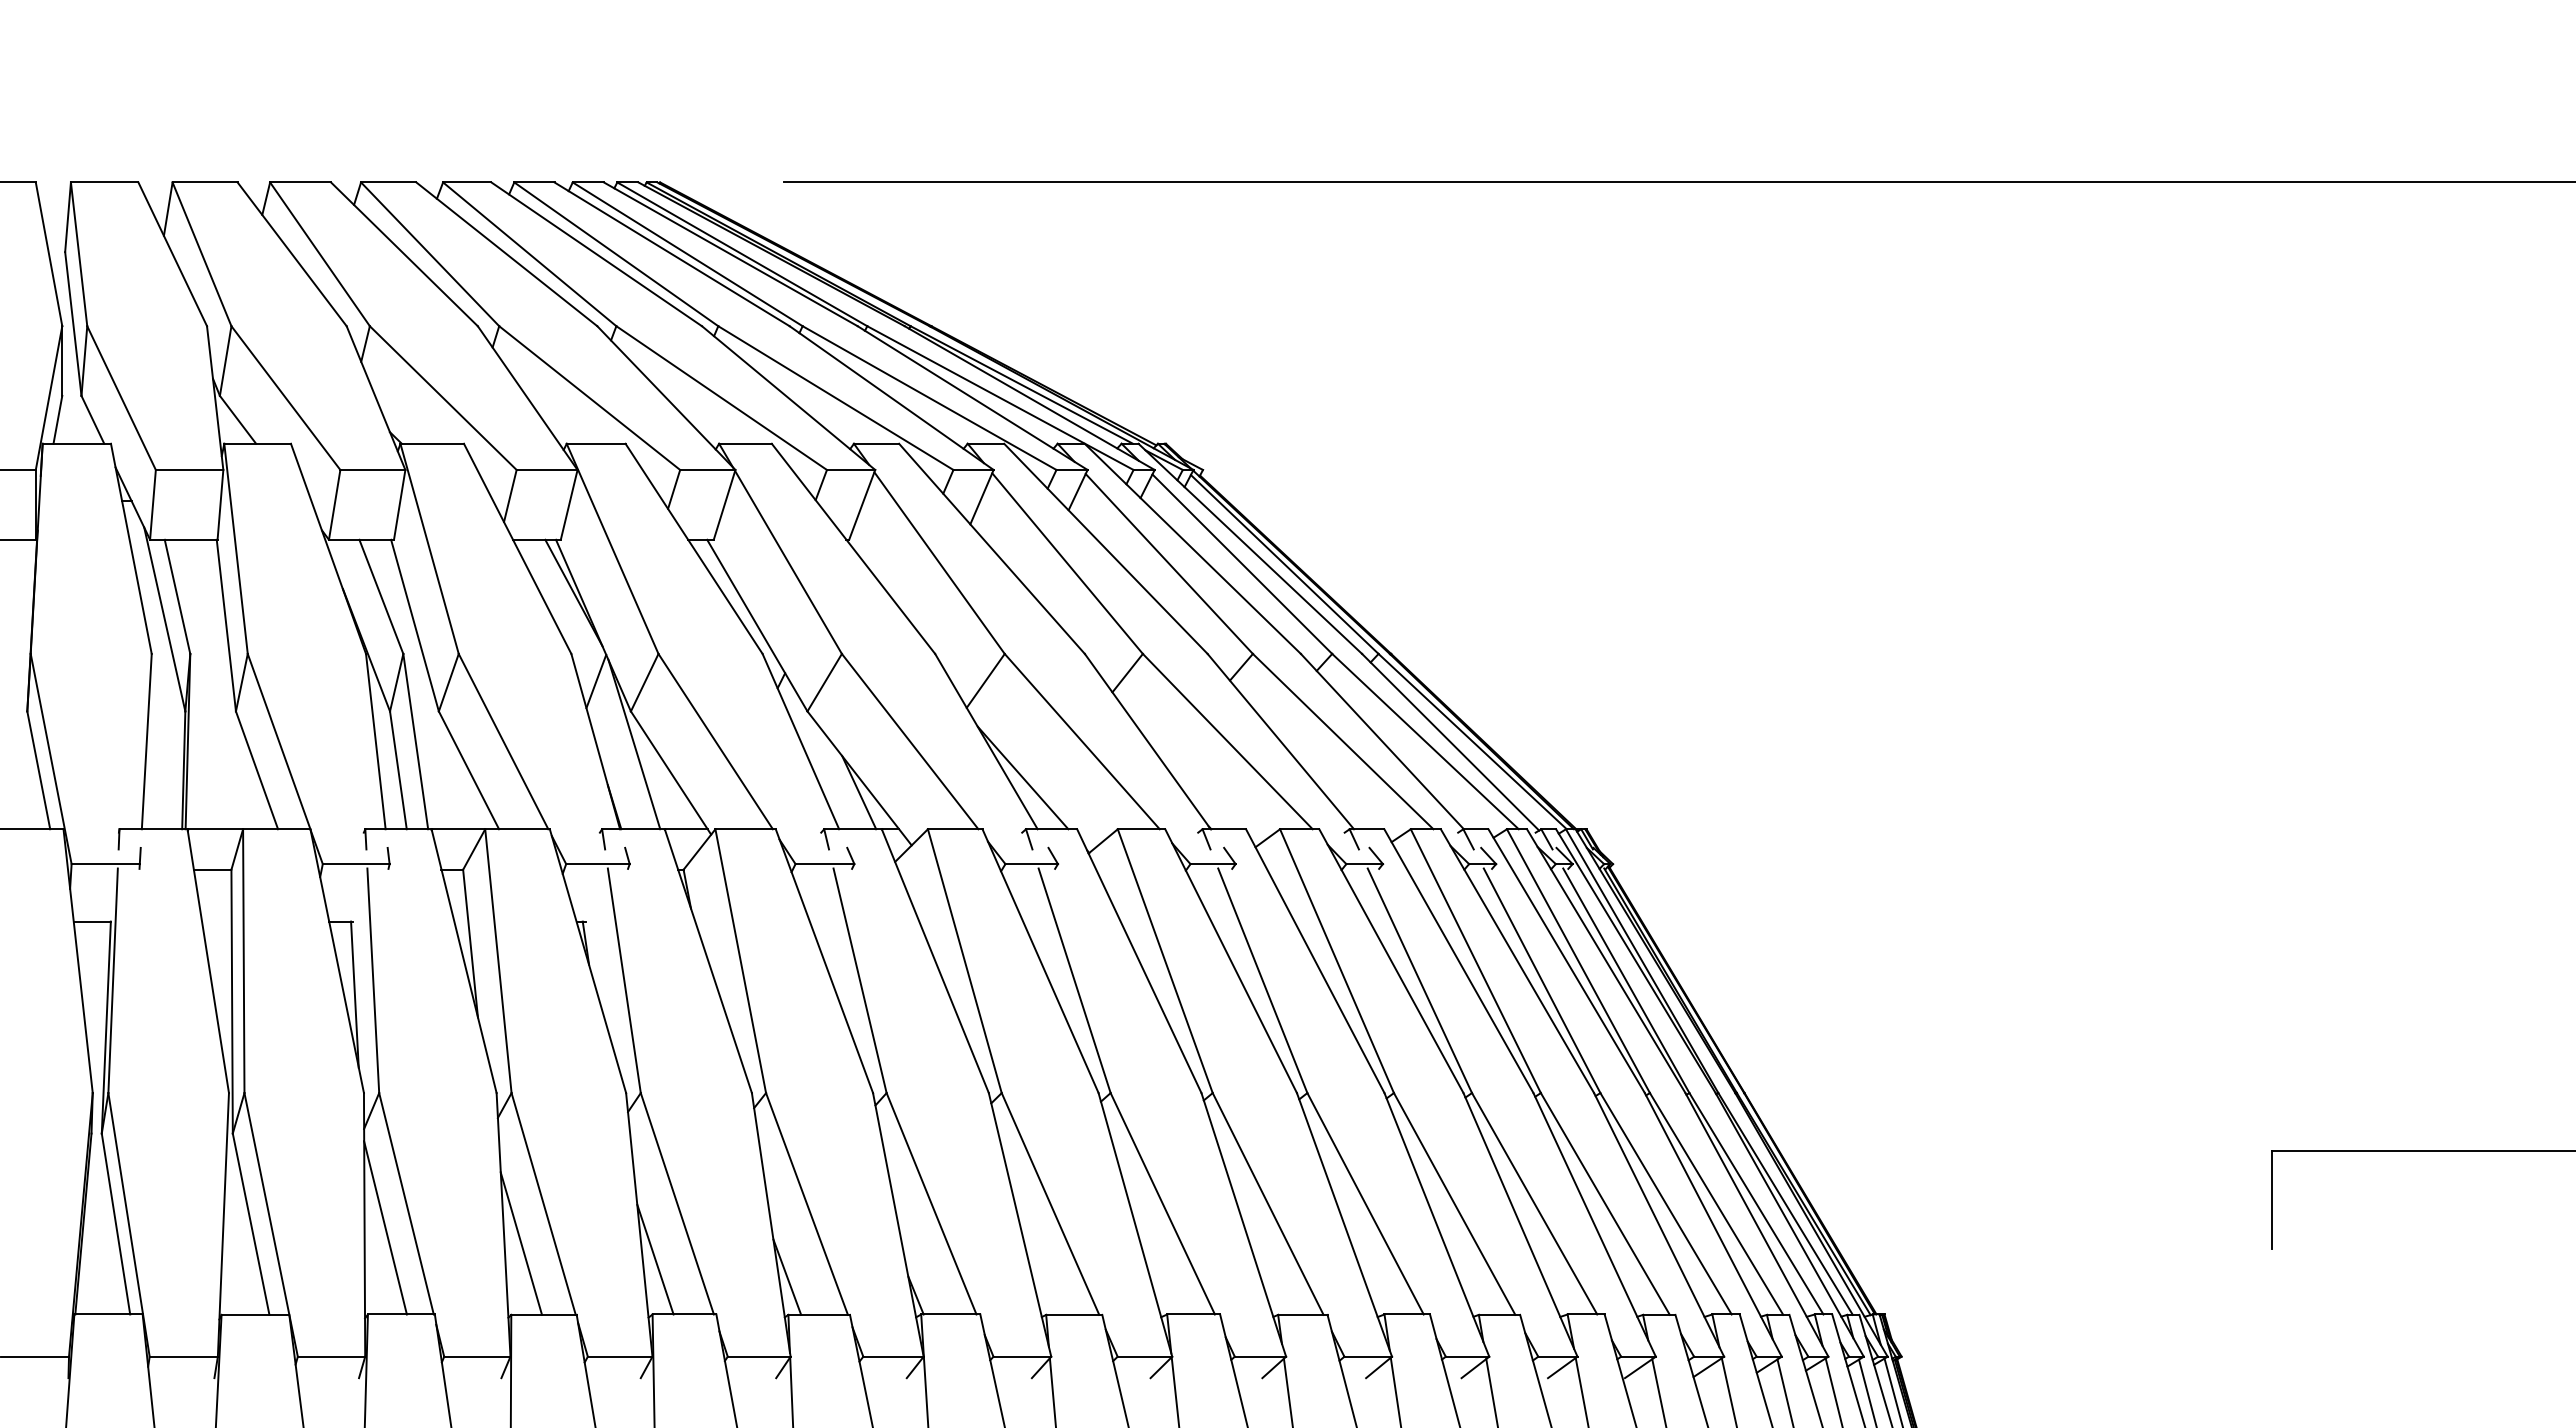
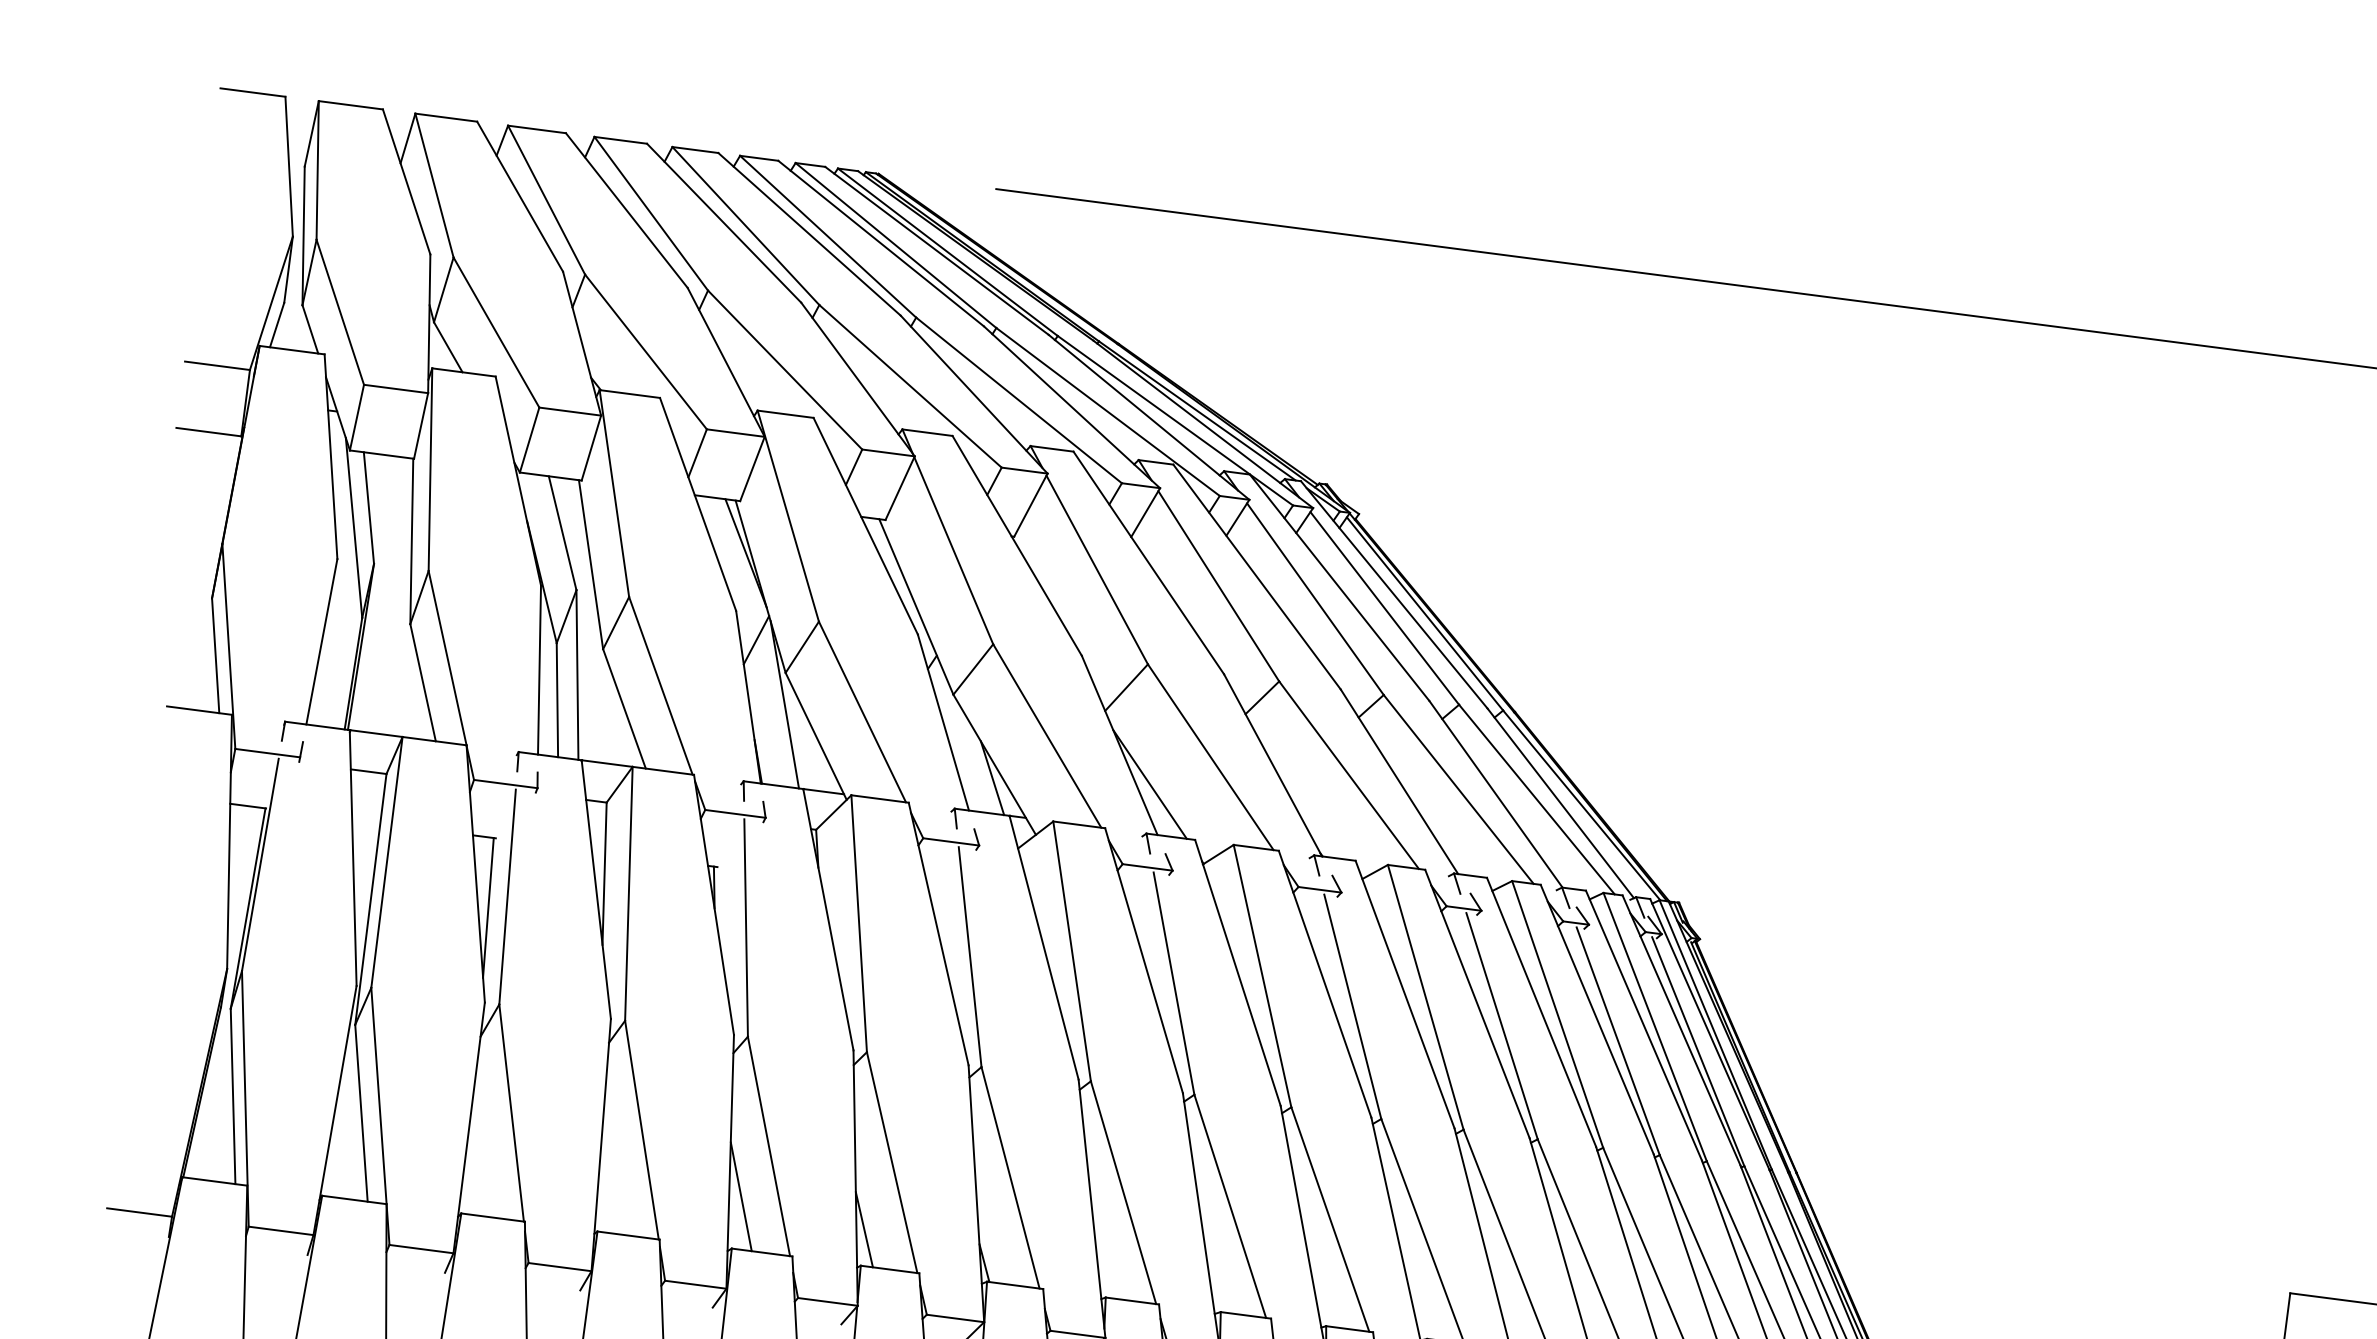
line: (385, 1227) -> (488, 1132), removed
line: (521, 1243) -> (615, 1164), removed

